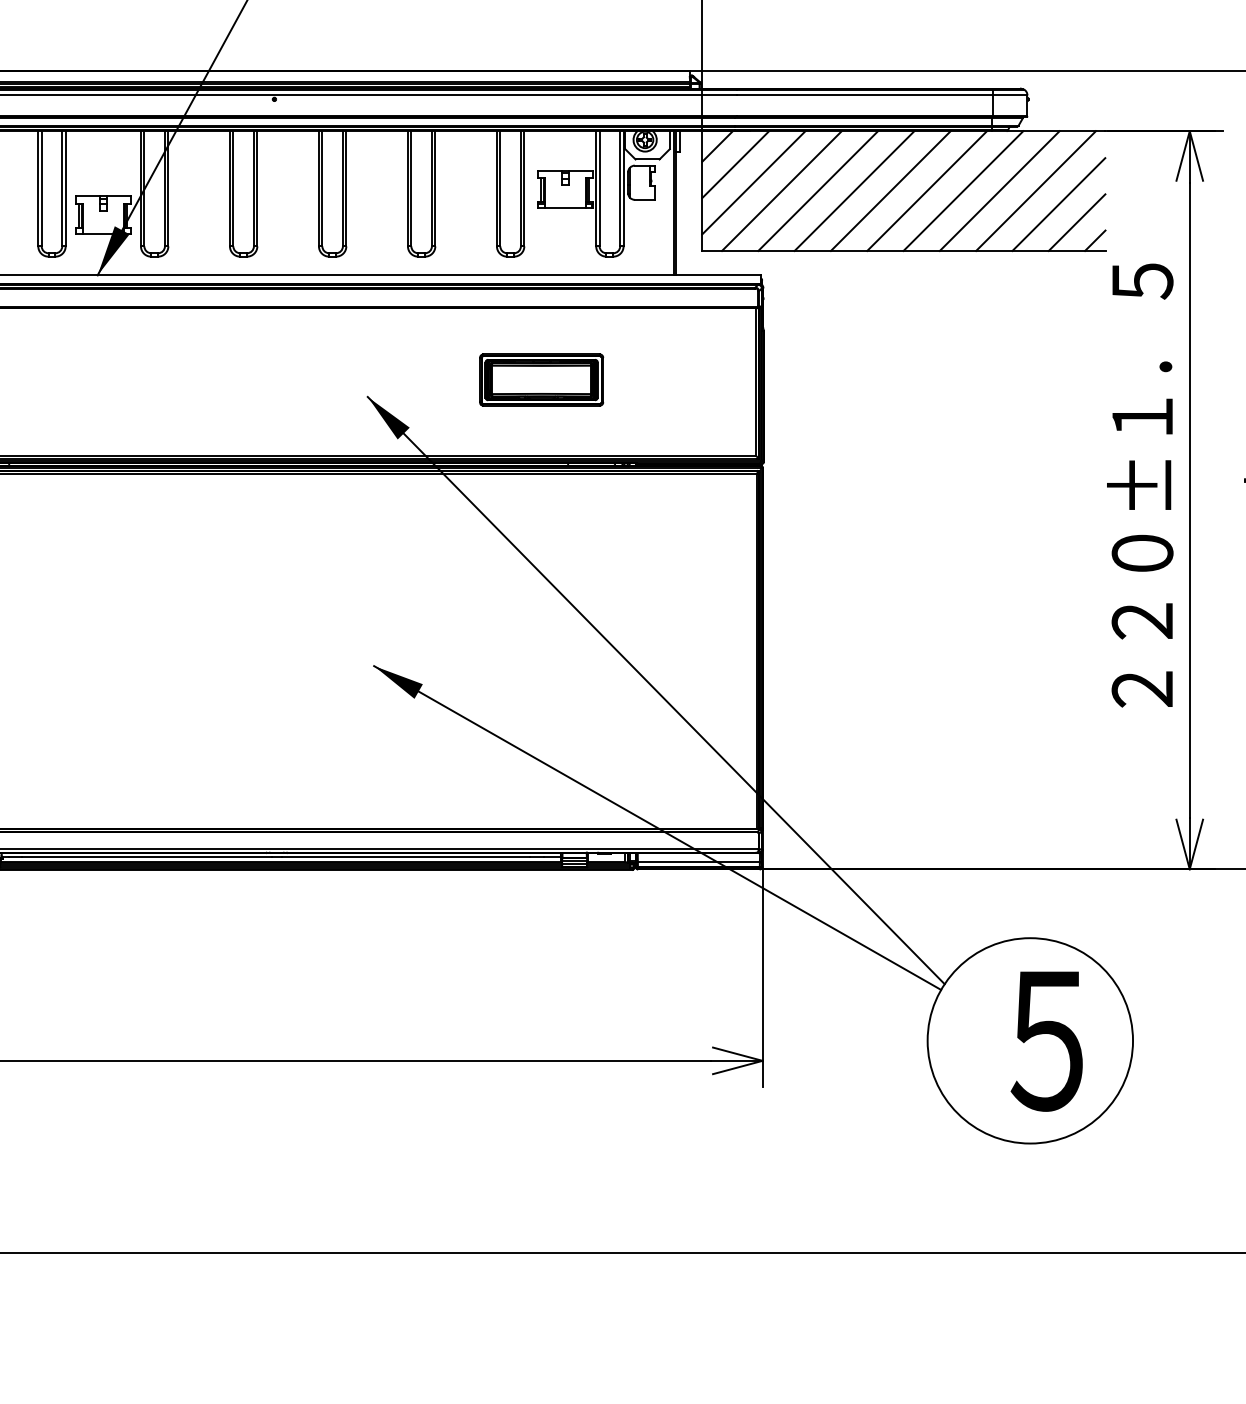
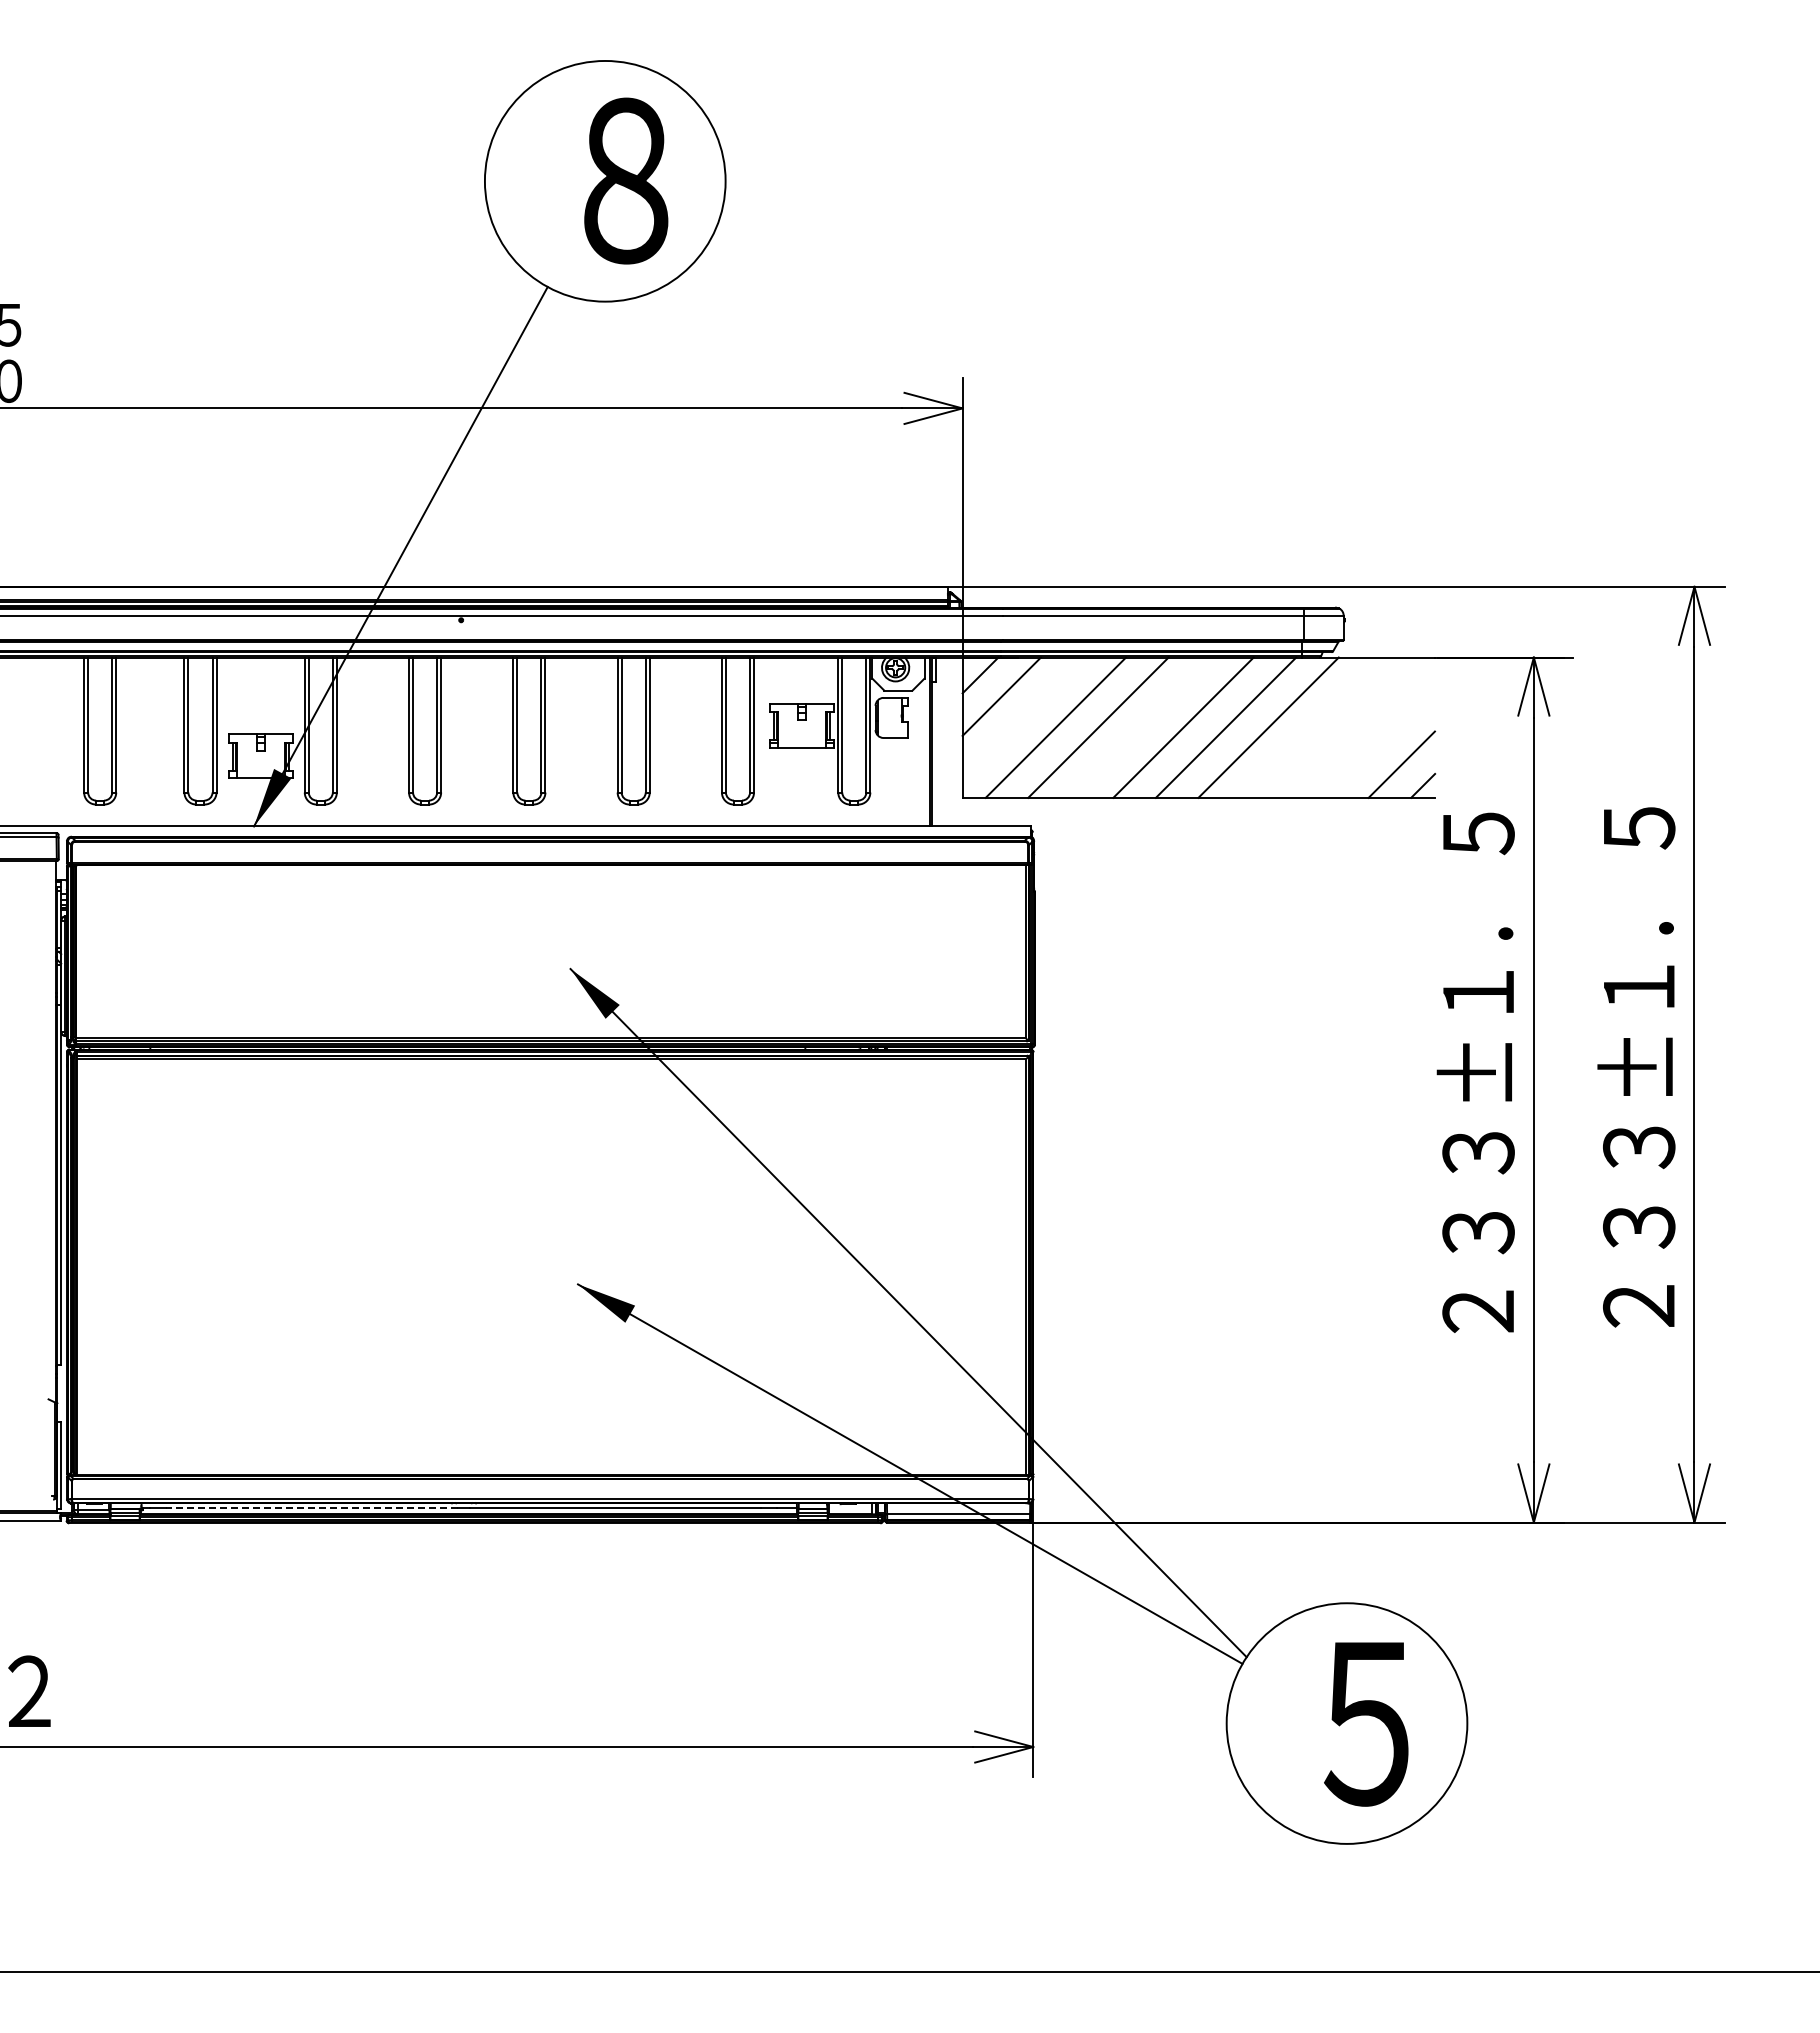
line: (753, 182) -> (1022, 717), removed
line: (854, 190) -> (1140, 727), removed
line: (999, 190) -> (1310, 727), removed
line: (1035, 190) -> (1353, 727), removed
line: (1058, 204) -> (1380, 743), removed
part: (541, 380) -> (774, 949), removed
text: (1142, 587) -> (1478, 1192), ２２０±１．５ -> ２３３±１．５
line: (146, 856) -> (311, 1507), solid -> dashed

